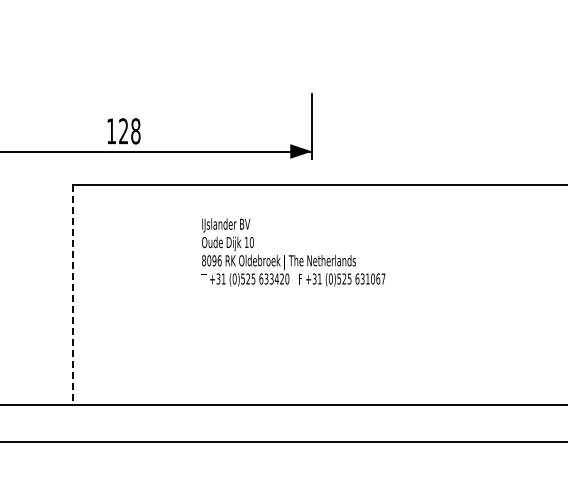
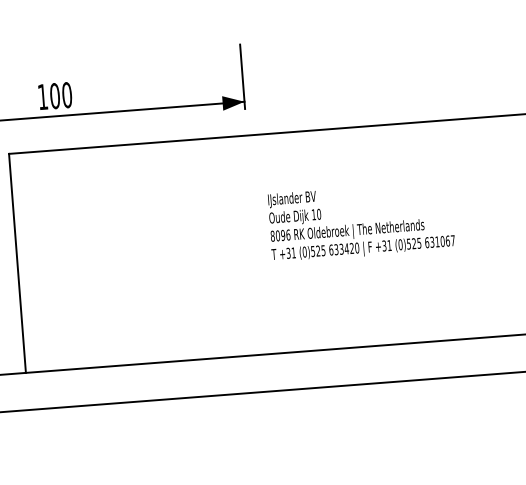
text: (129, 131) -> (60, 95), 128 -> 100
text: (293, 252) -> (361, 221), moved
line: (73, 295) -> (17, 263), dashed -> solid

